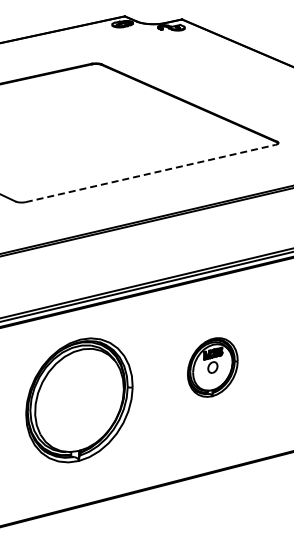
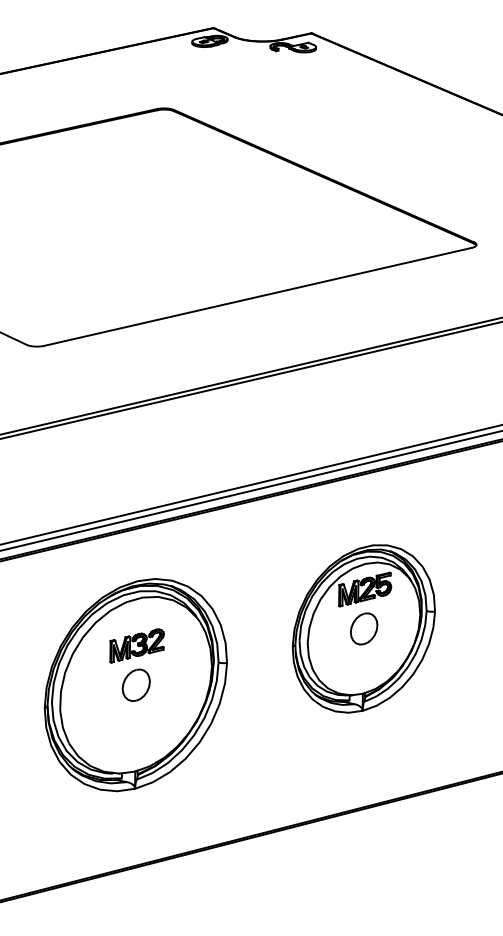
line: (151, 173) -> (259, 296), dashed -> solid
part: (212, 367) -> (363, 628), size x1.67
part: (79, 388) -> (136, 664), added

